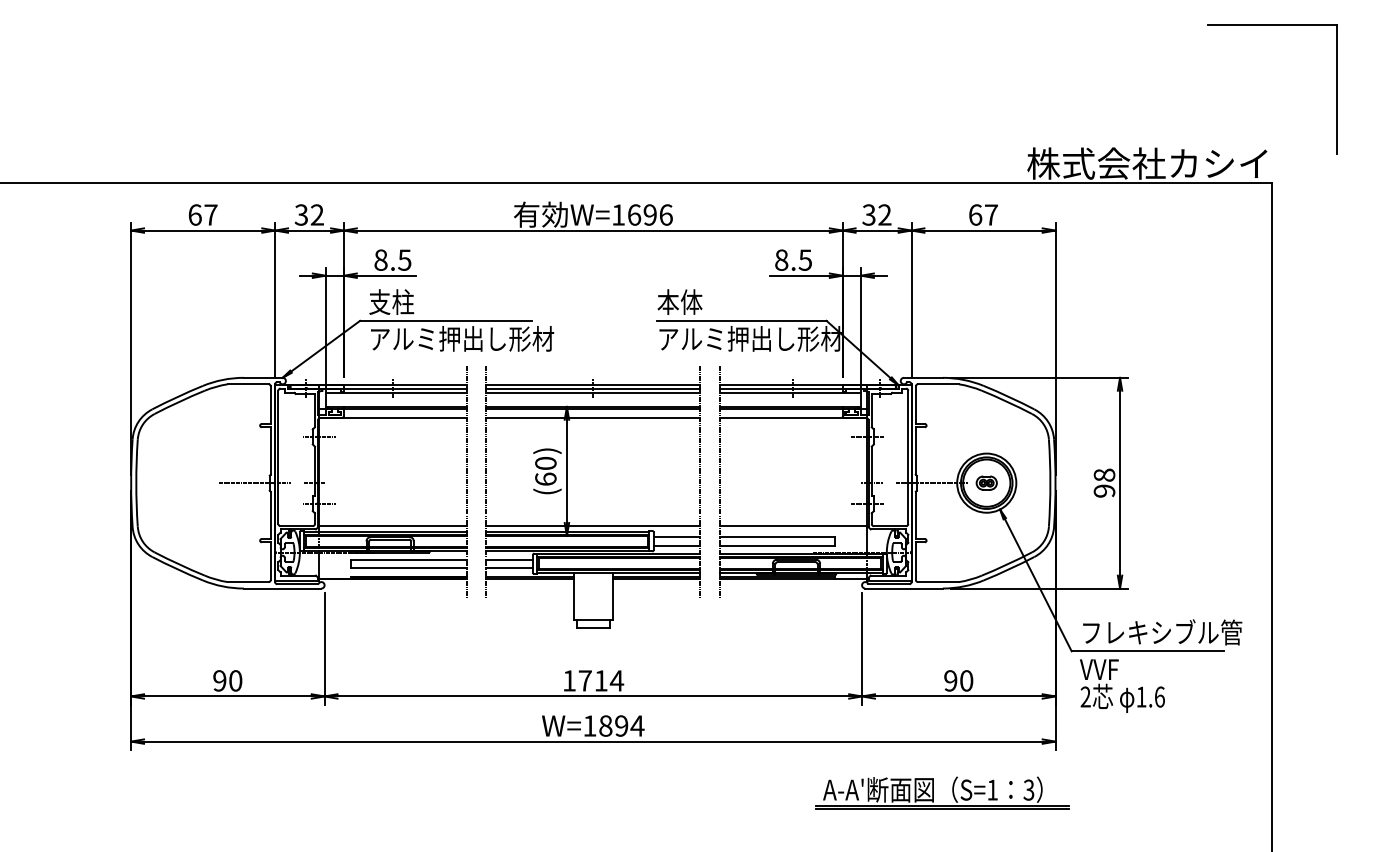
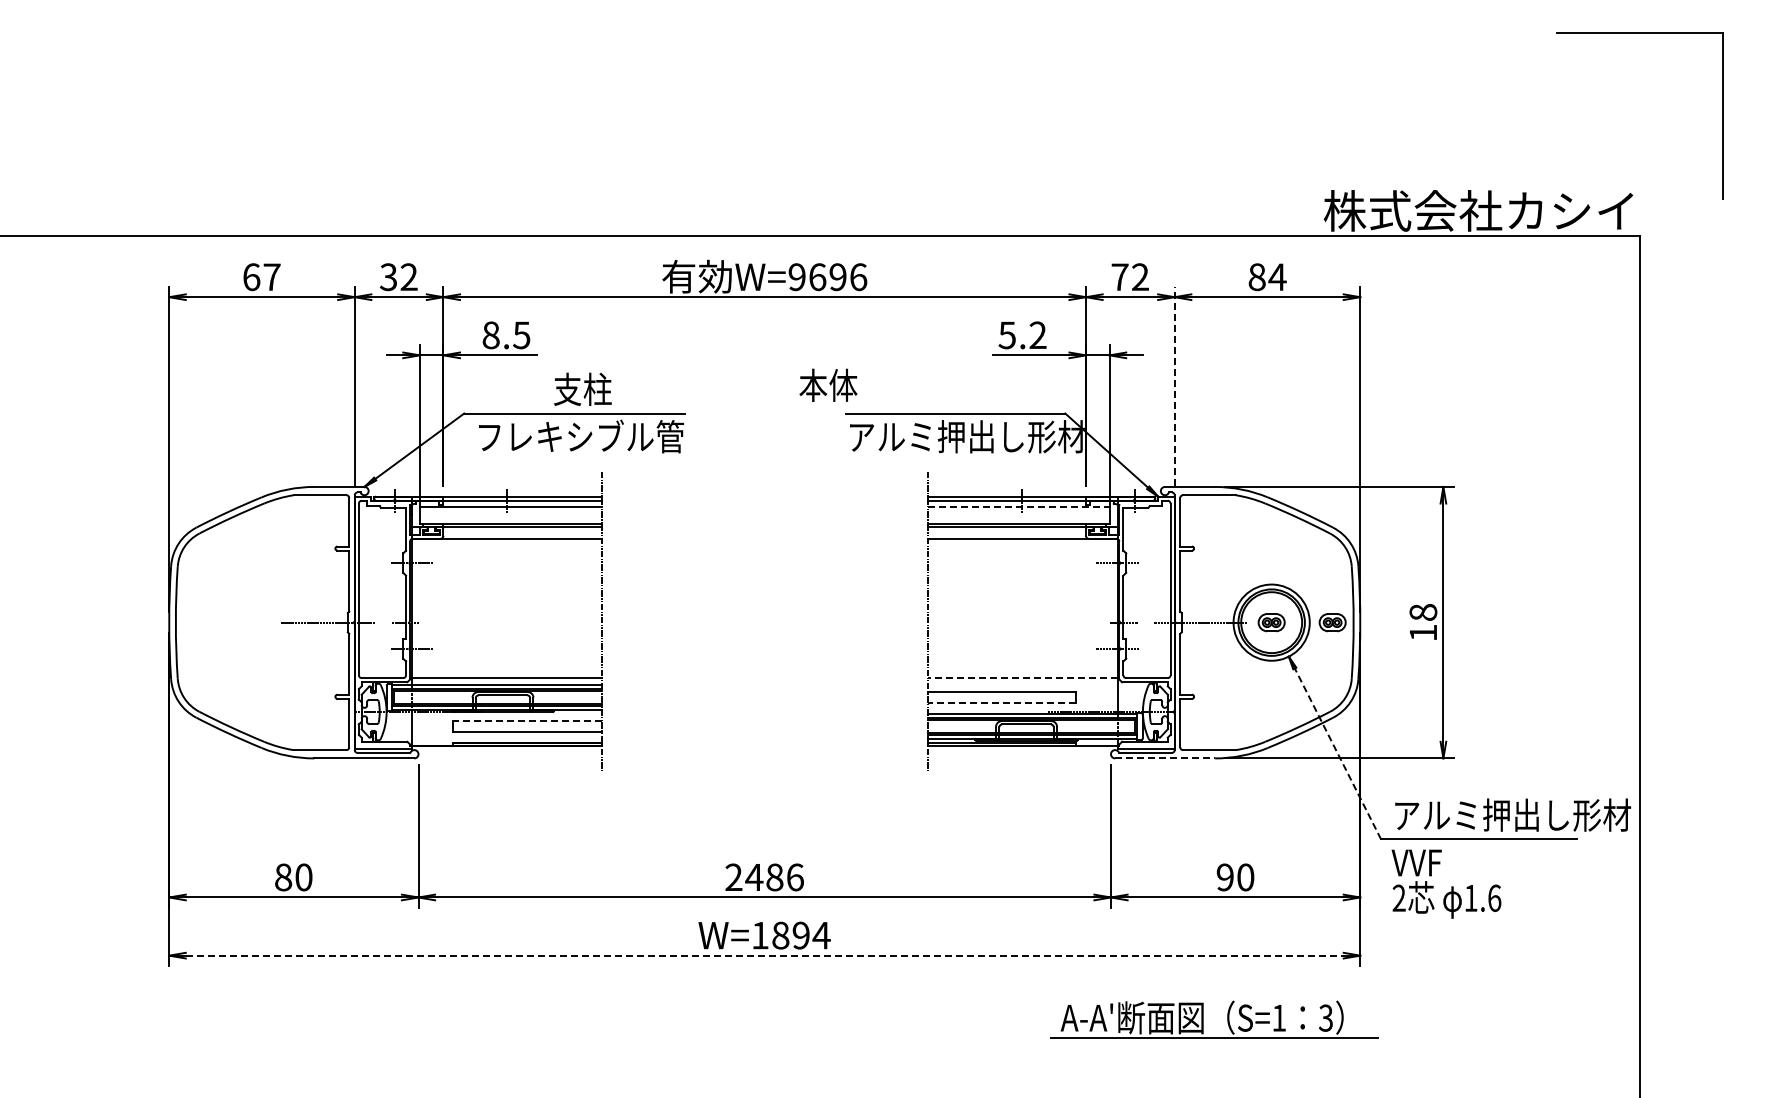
text: (617, 215) -> (796, 277), W=1696 -> W=9696
text: (868, 215) -> (1119, 277), 32 -> 72
text: (983, 215) -> (1267, 277), 67 -> 84
text: (793, 260) -> (1022, 335), 8.5 -> 5.2
line: (911, 299) -> (1174, 386), solid -> dashed
text: (391, 301) -> (582, 388), moved
text: (680, 301) -> (828, 384), moved
text: (462, 338) -> (596, 436), アルミ押出し形材 -> フレキシブル管
line: (791, 393) -> (1019, 506), solid -> dashed
part: (1033, 483) -> (1332, 622), added
text: (1104, 490) -> (1423, 632), 98 -> 18
part: (567, 497) -> (731, 641), removed
line: (793, 526) -> (1022, 678), solid -> dashed
line: (777, 545) -> (1001, 703), solid -> dashed
line: (409, 559) -> (527, 721), solid -> dashed
line: (1037, 584) -> (1337, 753), solid -> dashed
line: (904, 588) -> (1165, 758), solid -> dashed
text: (1174, 632) -> (1513, 814), フレキシブル管 -> アルミ押出し形材
text: (219, 680) -> (283, 877), 90 -> 80
text: (593, 680) -> (764, 877), 1714 -> 2486
line: (593, 741) -> (764, 955), solid -> dashed
line: (942, 809) -> (1214, 1042), removed

